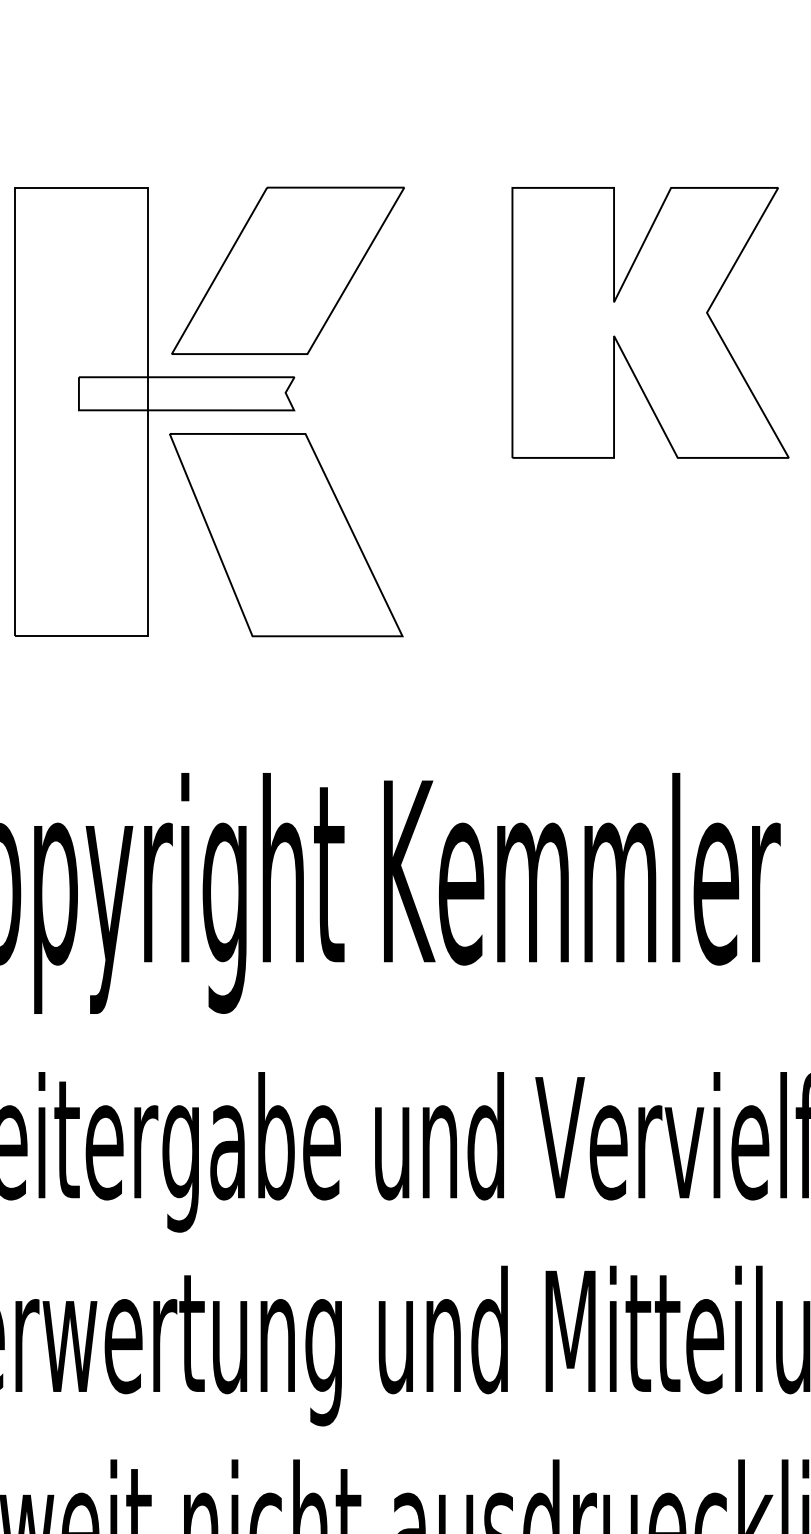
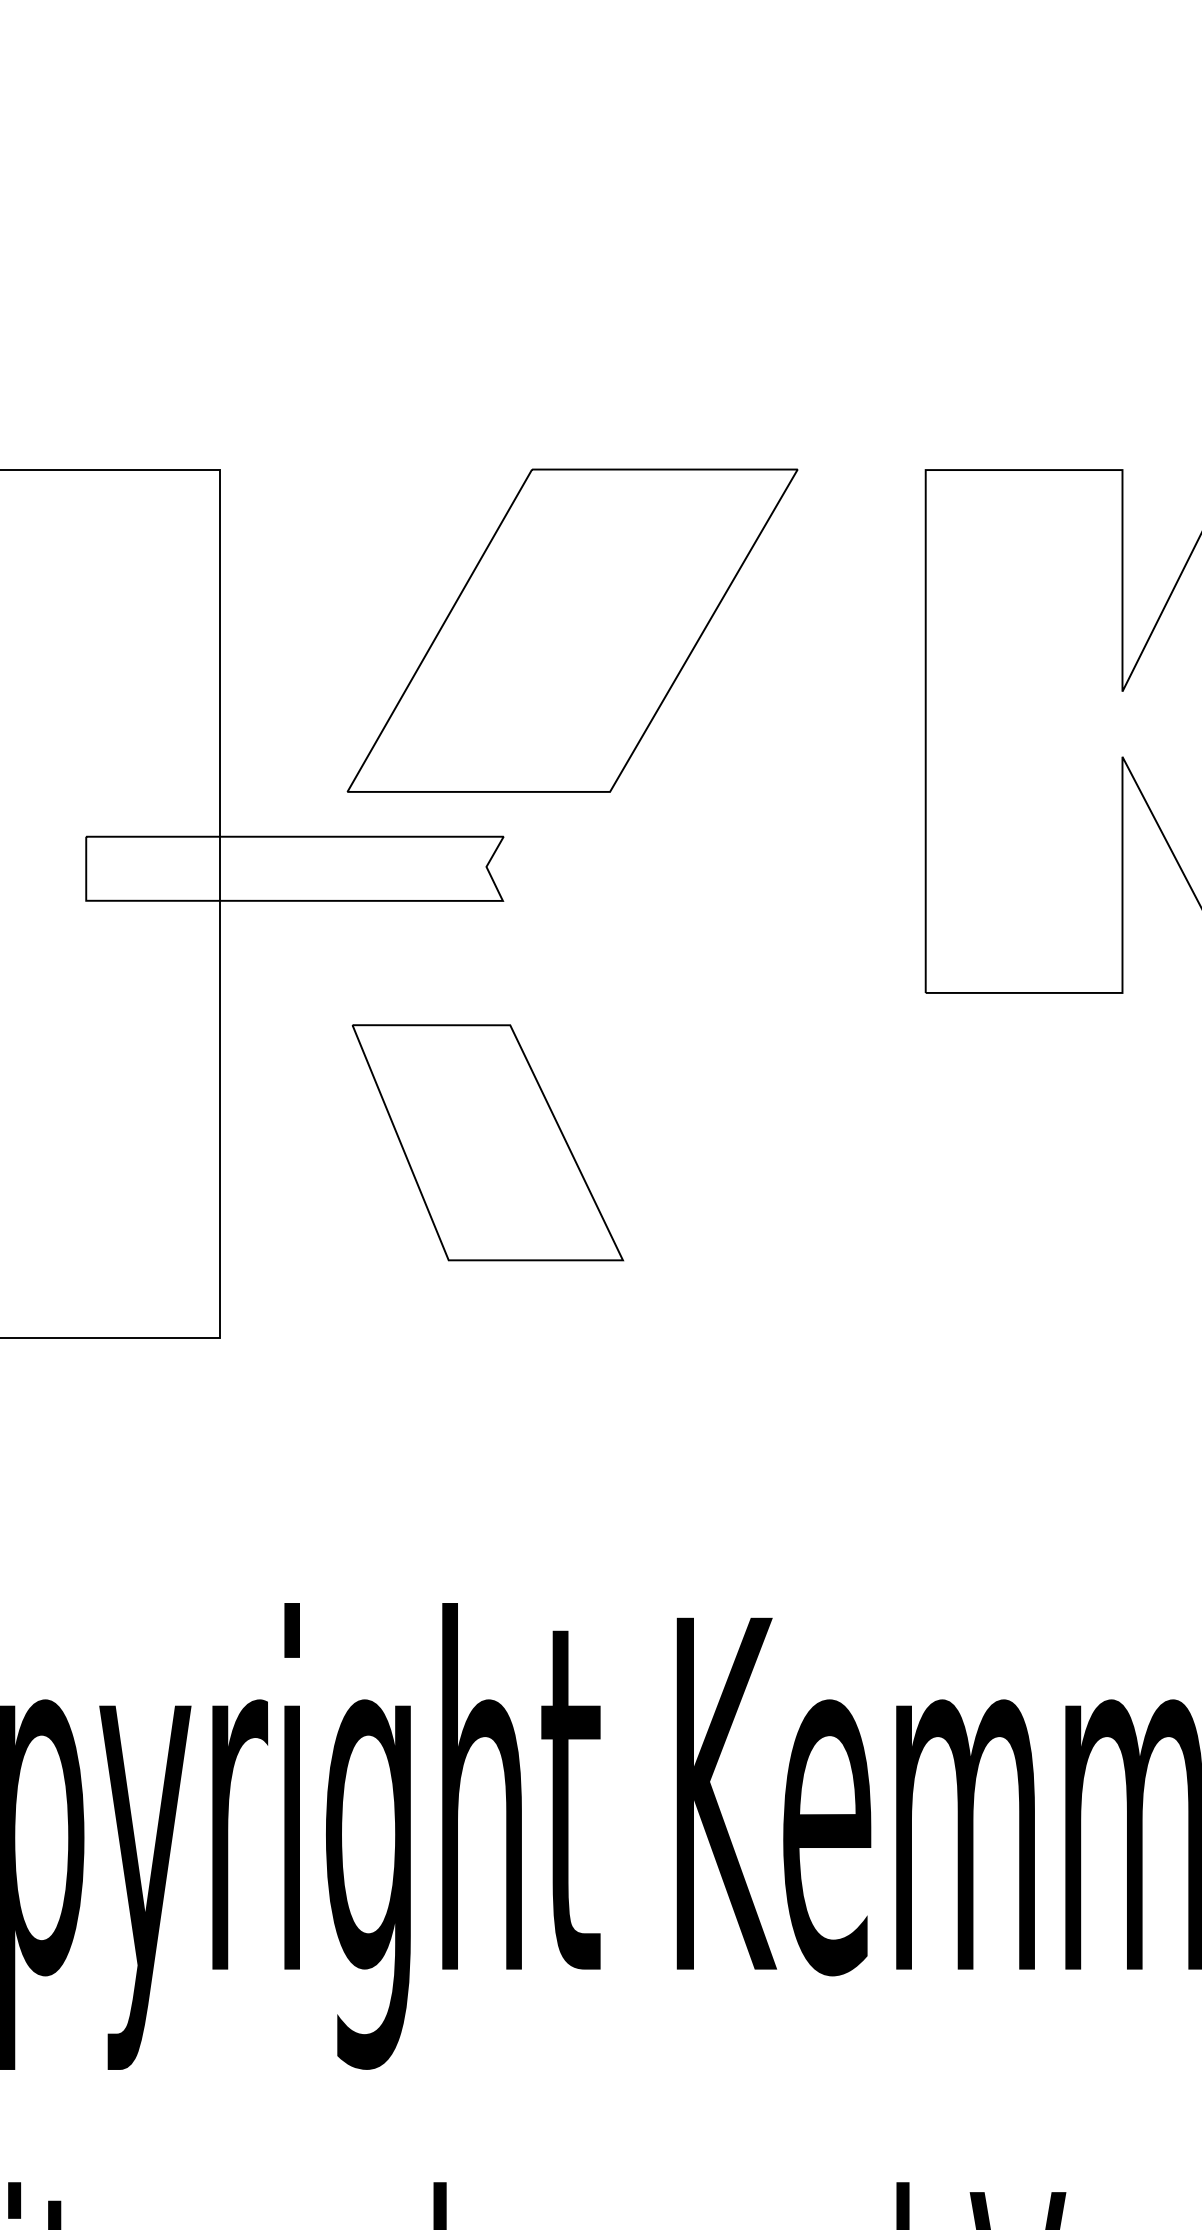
part: (287, 270) -> (571, 630), moved
part: (286, 535) -> (488, 1143), size x0.6

